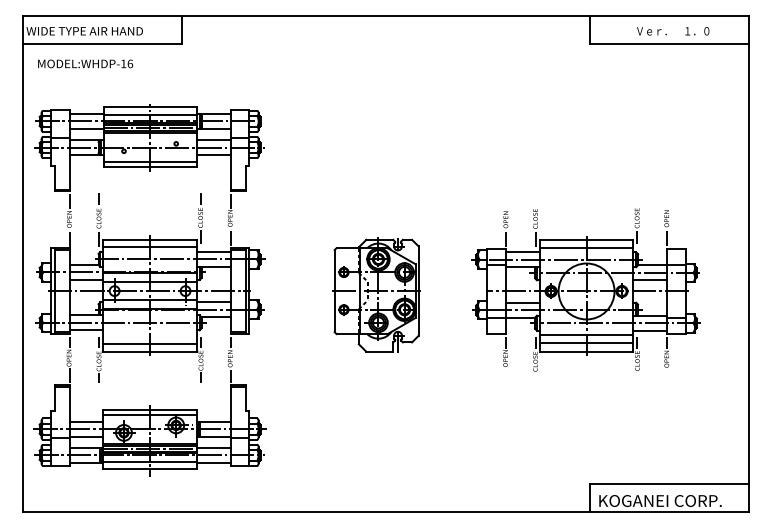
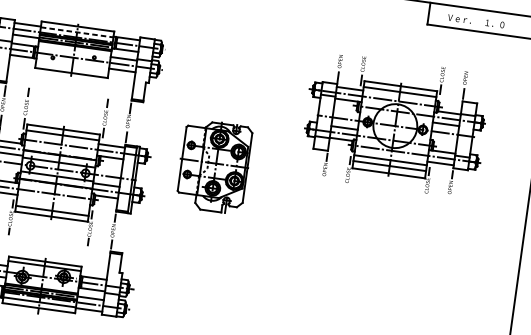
text: (673, 31) -> (476, 21), moved
line: (150, 114) -> (77, 32), solid -> dashed
line: (149, 161) -> (71, 68), removed
part: (585, 289) -> (394, 124), moved
part: (376, 294) -> (214, 166), moved

